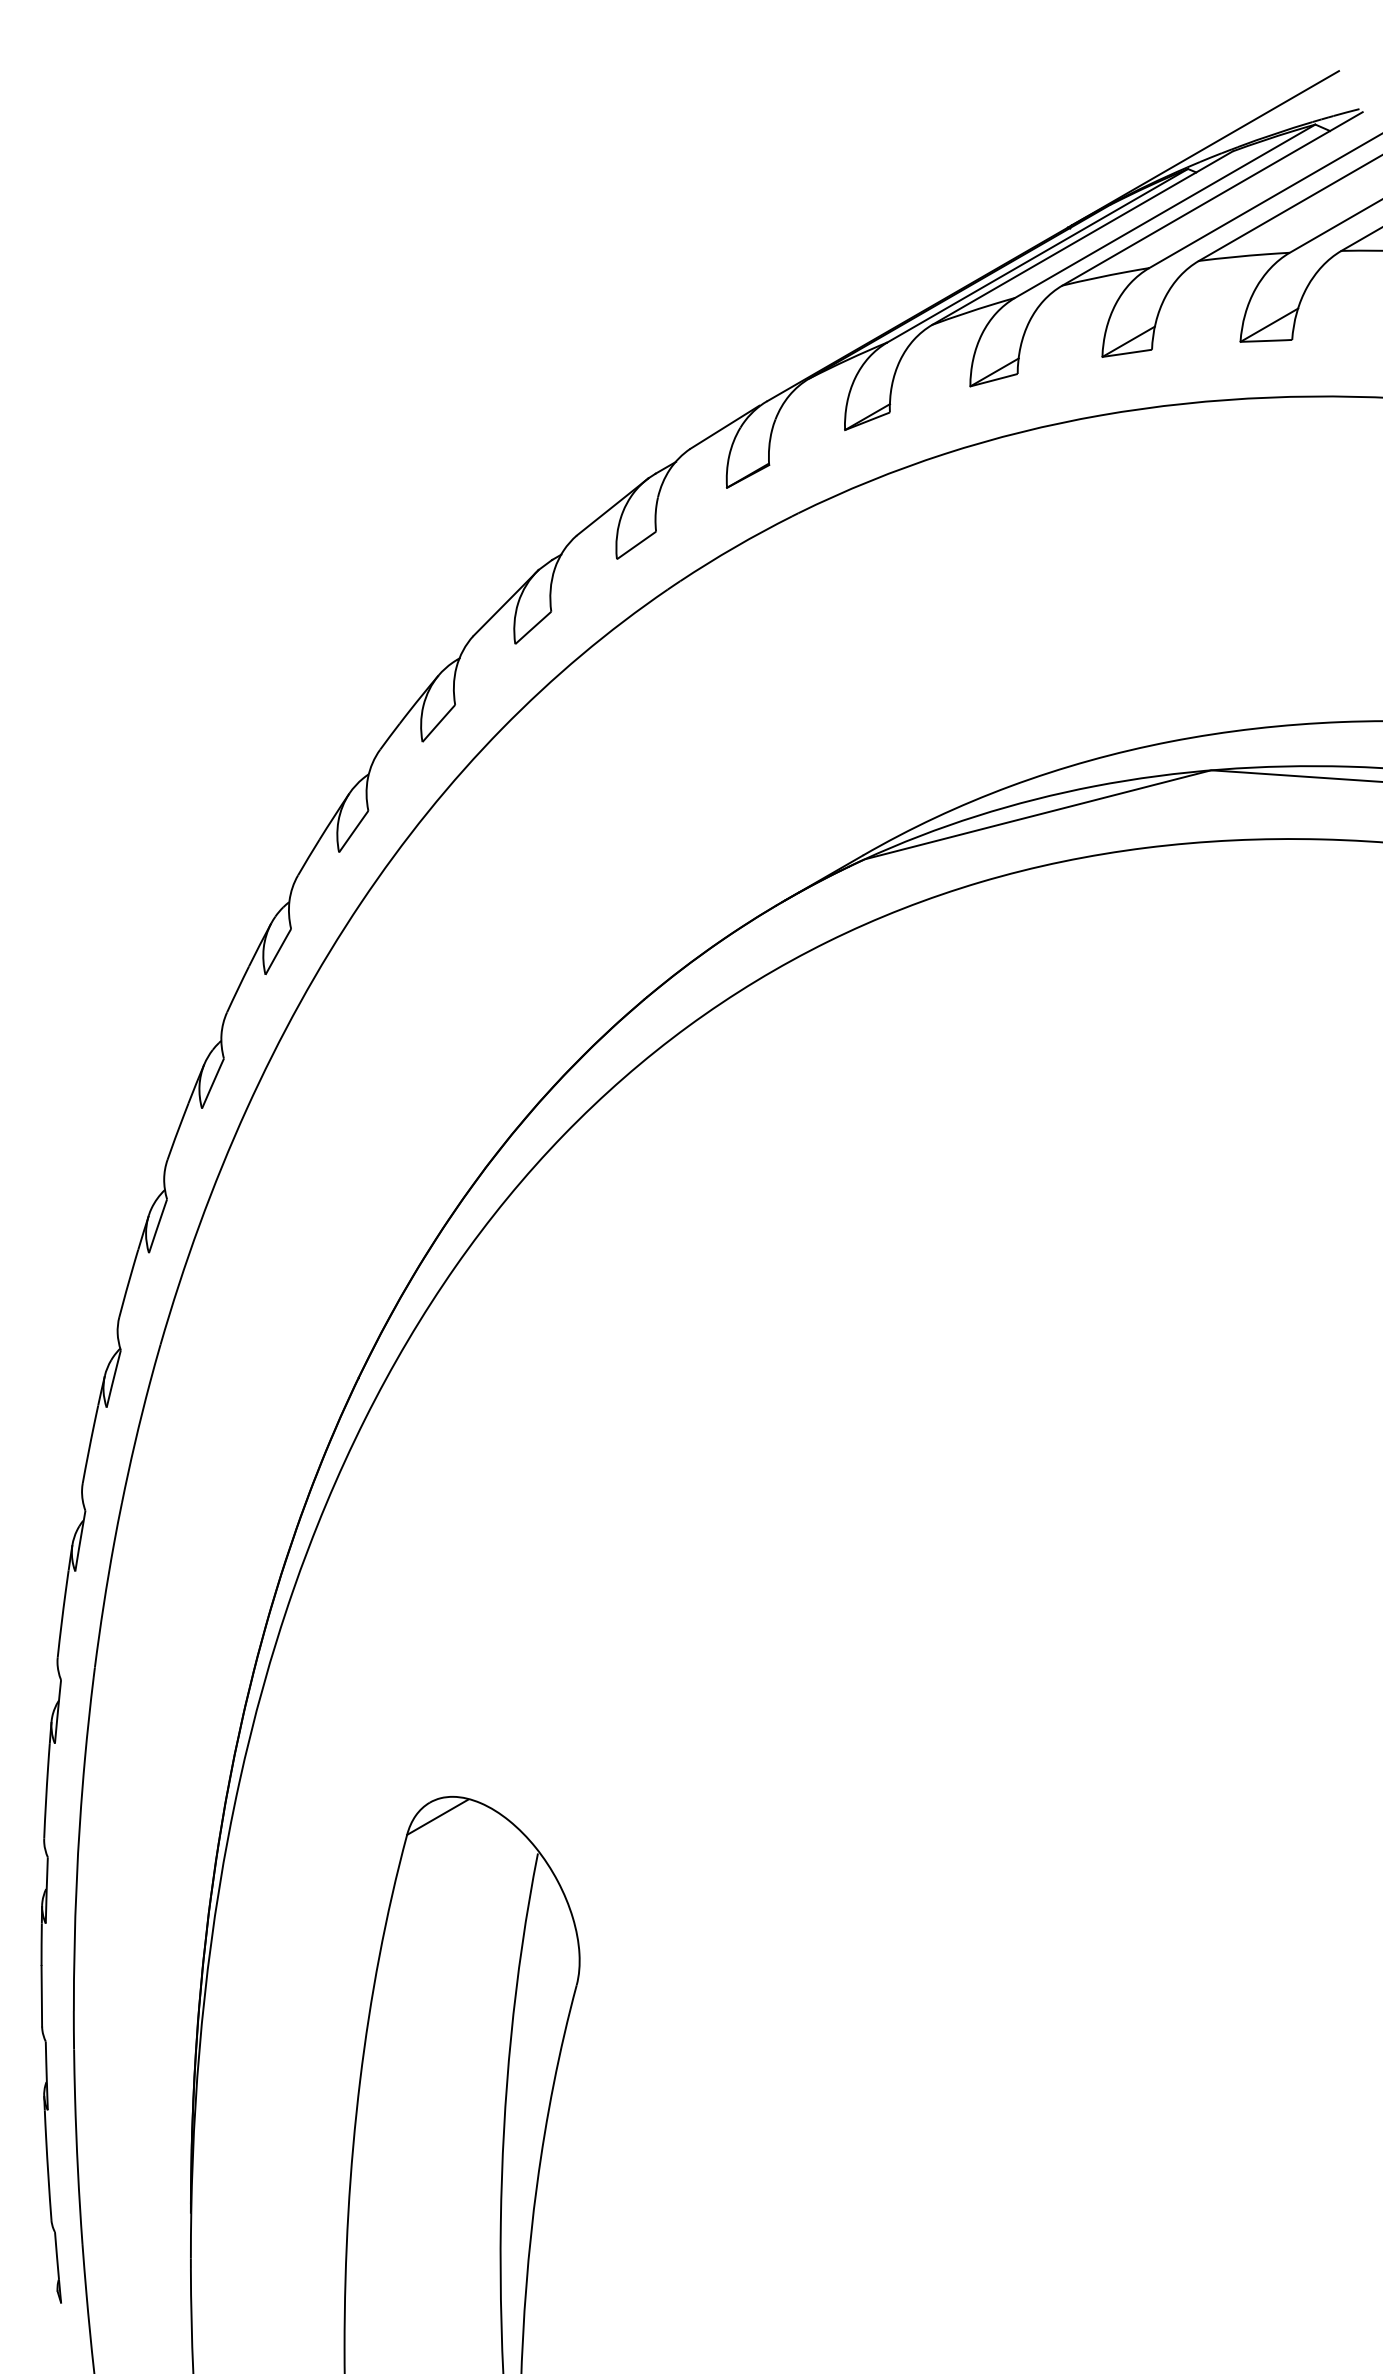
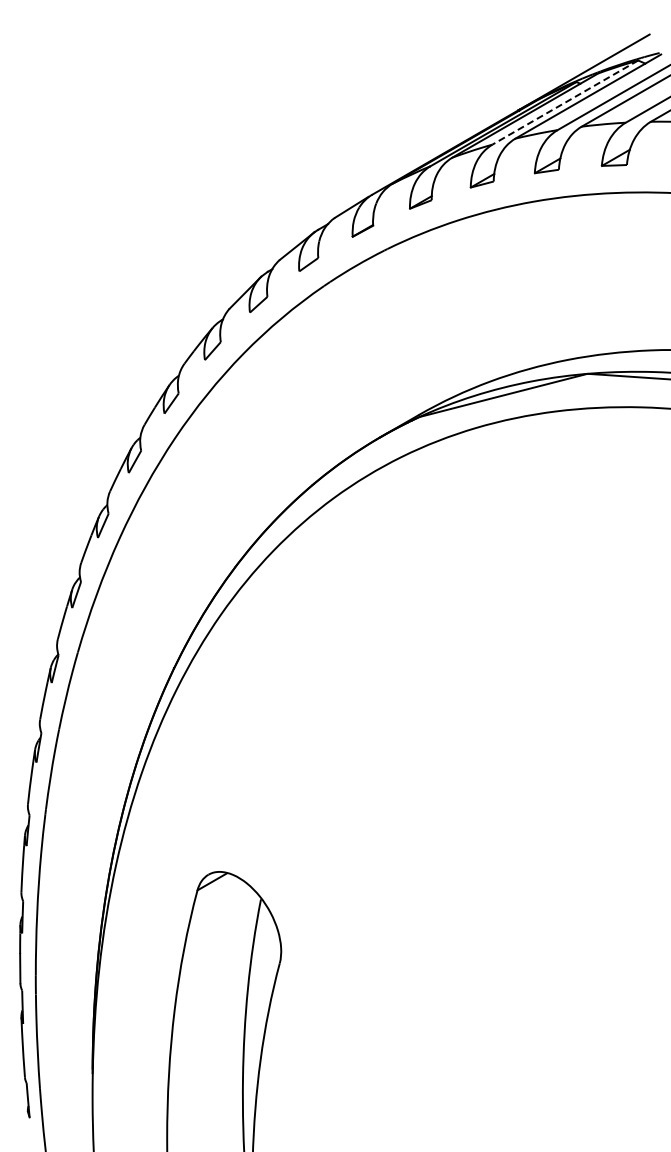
line: (1163, 211) -> (564, 102), solid -> dashed

